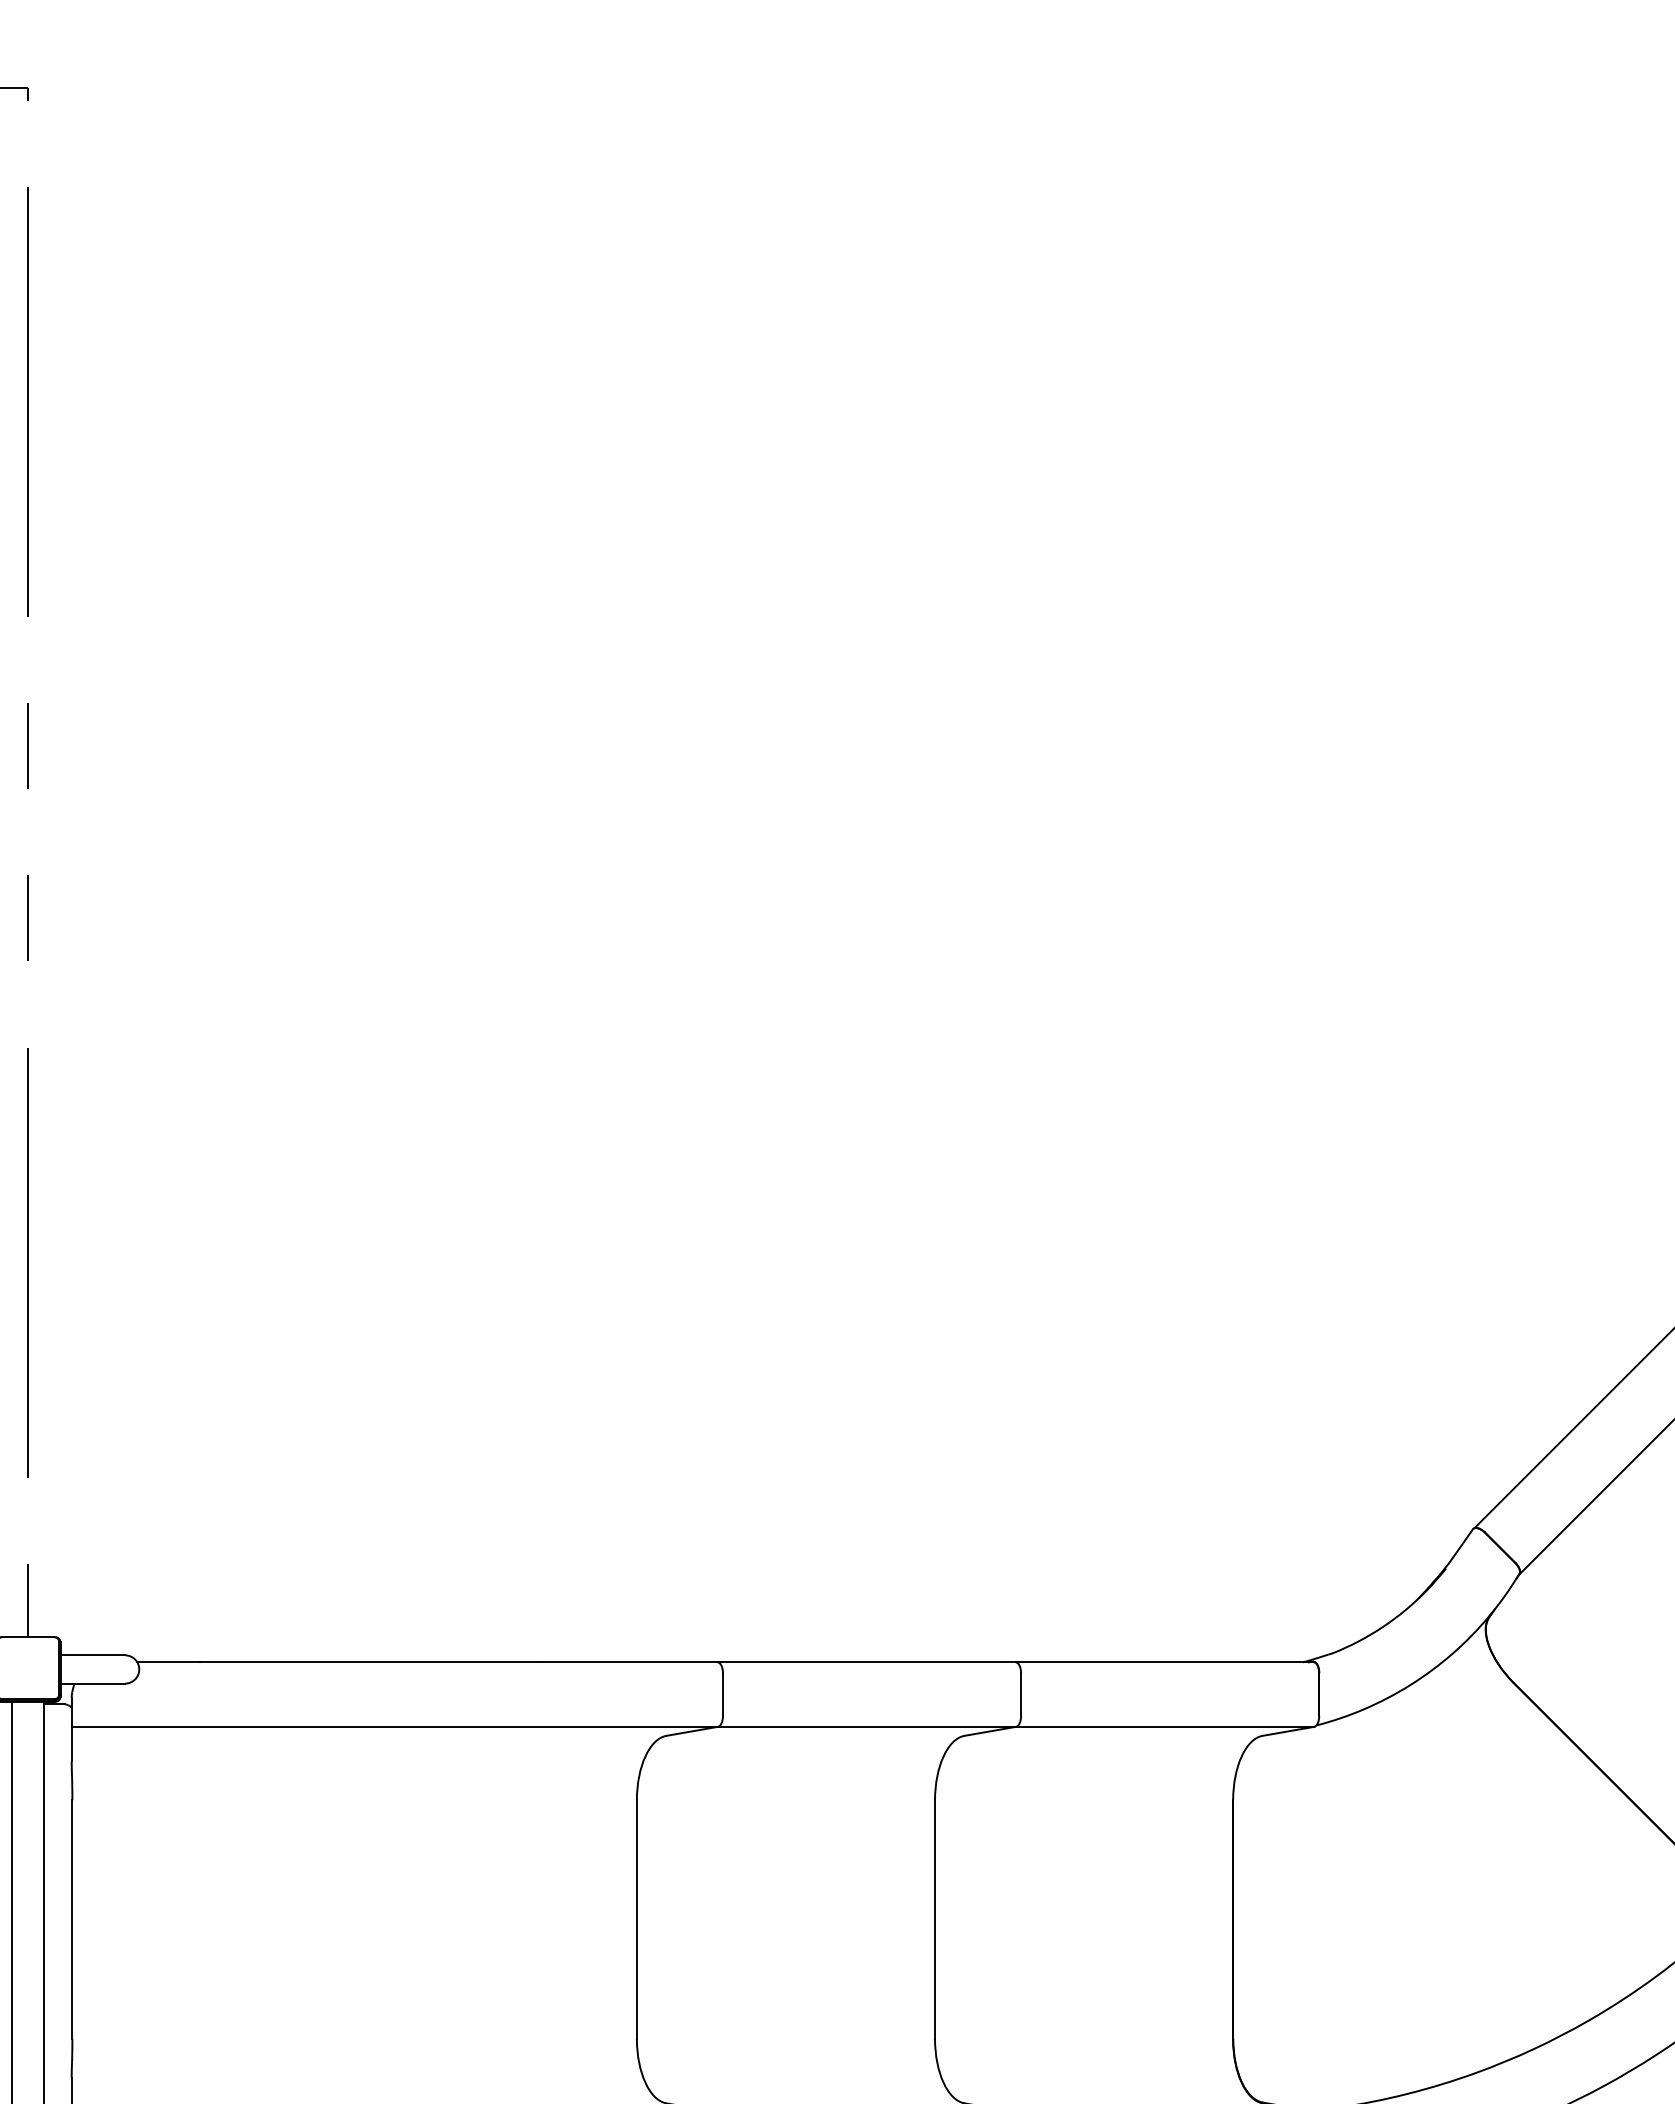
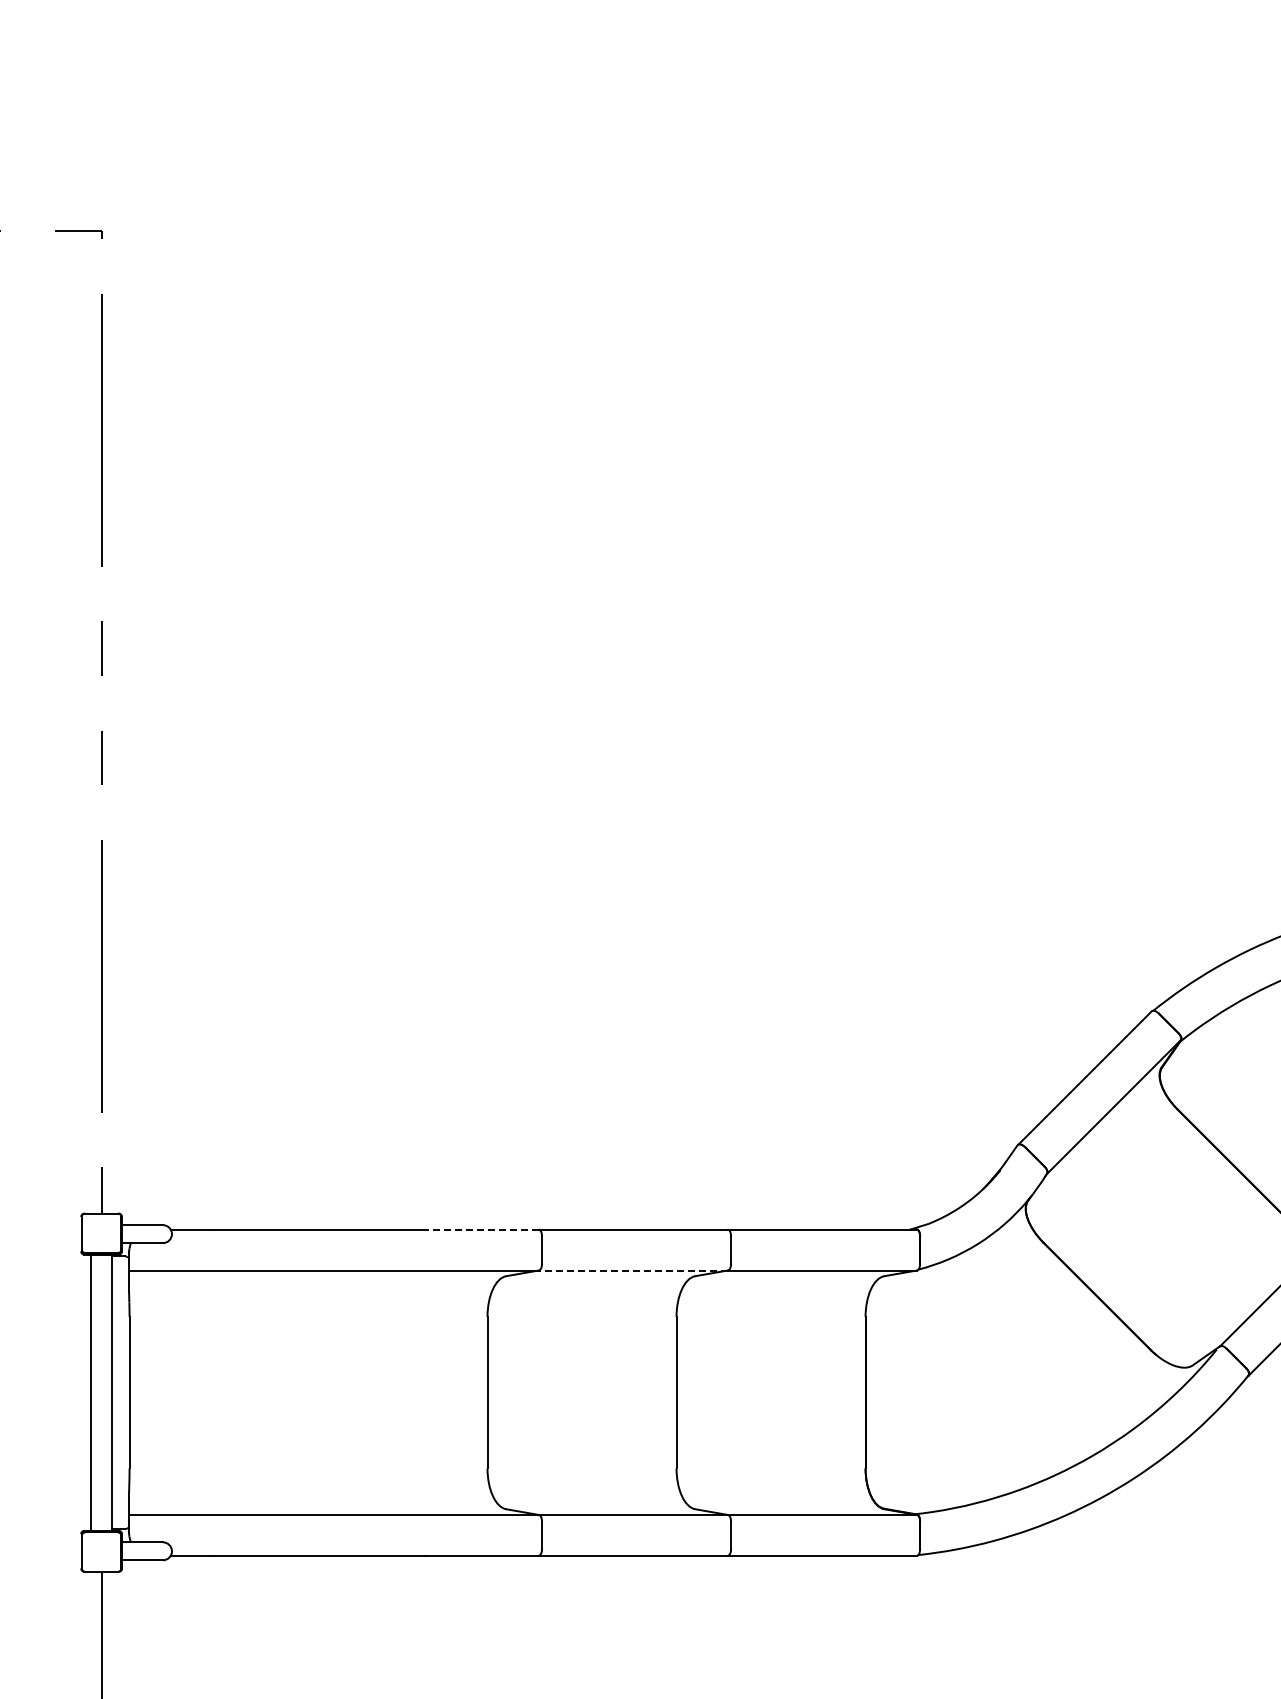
line: (629, 1662) -> (482, 1229), solid -> dashed
line: (867, 1726) -> (633, 1270), solid -> dashed

